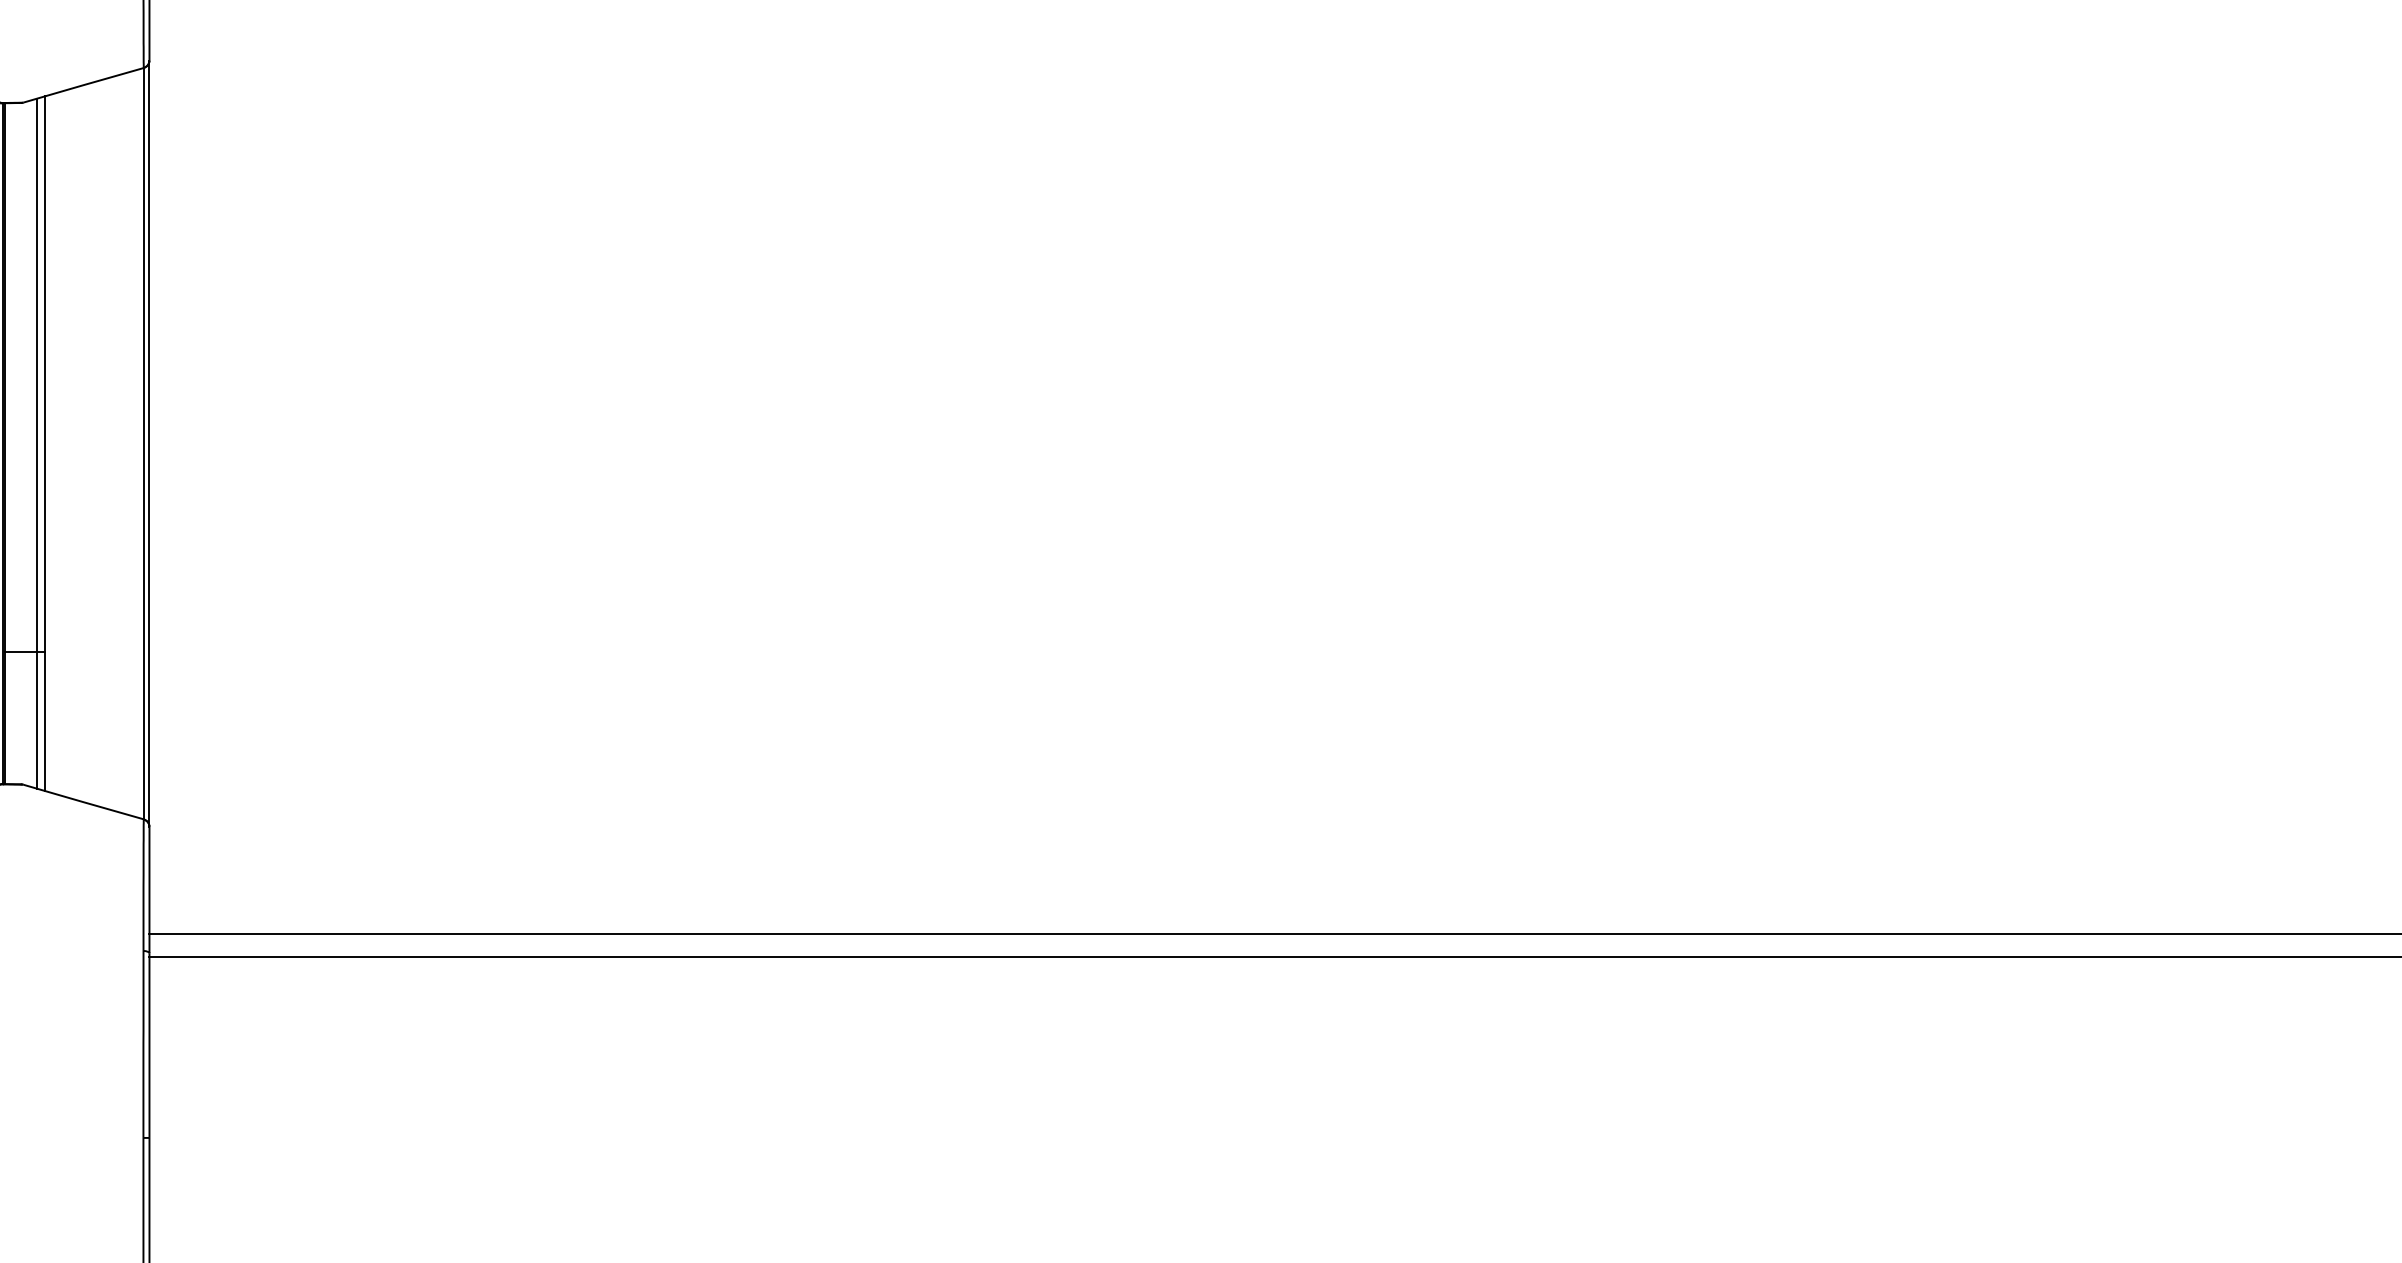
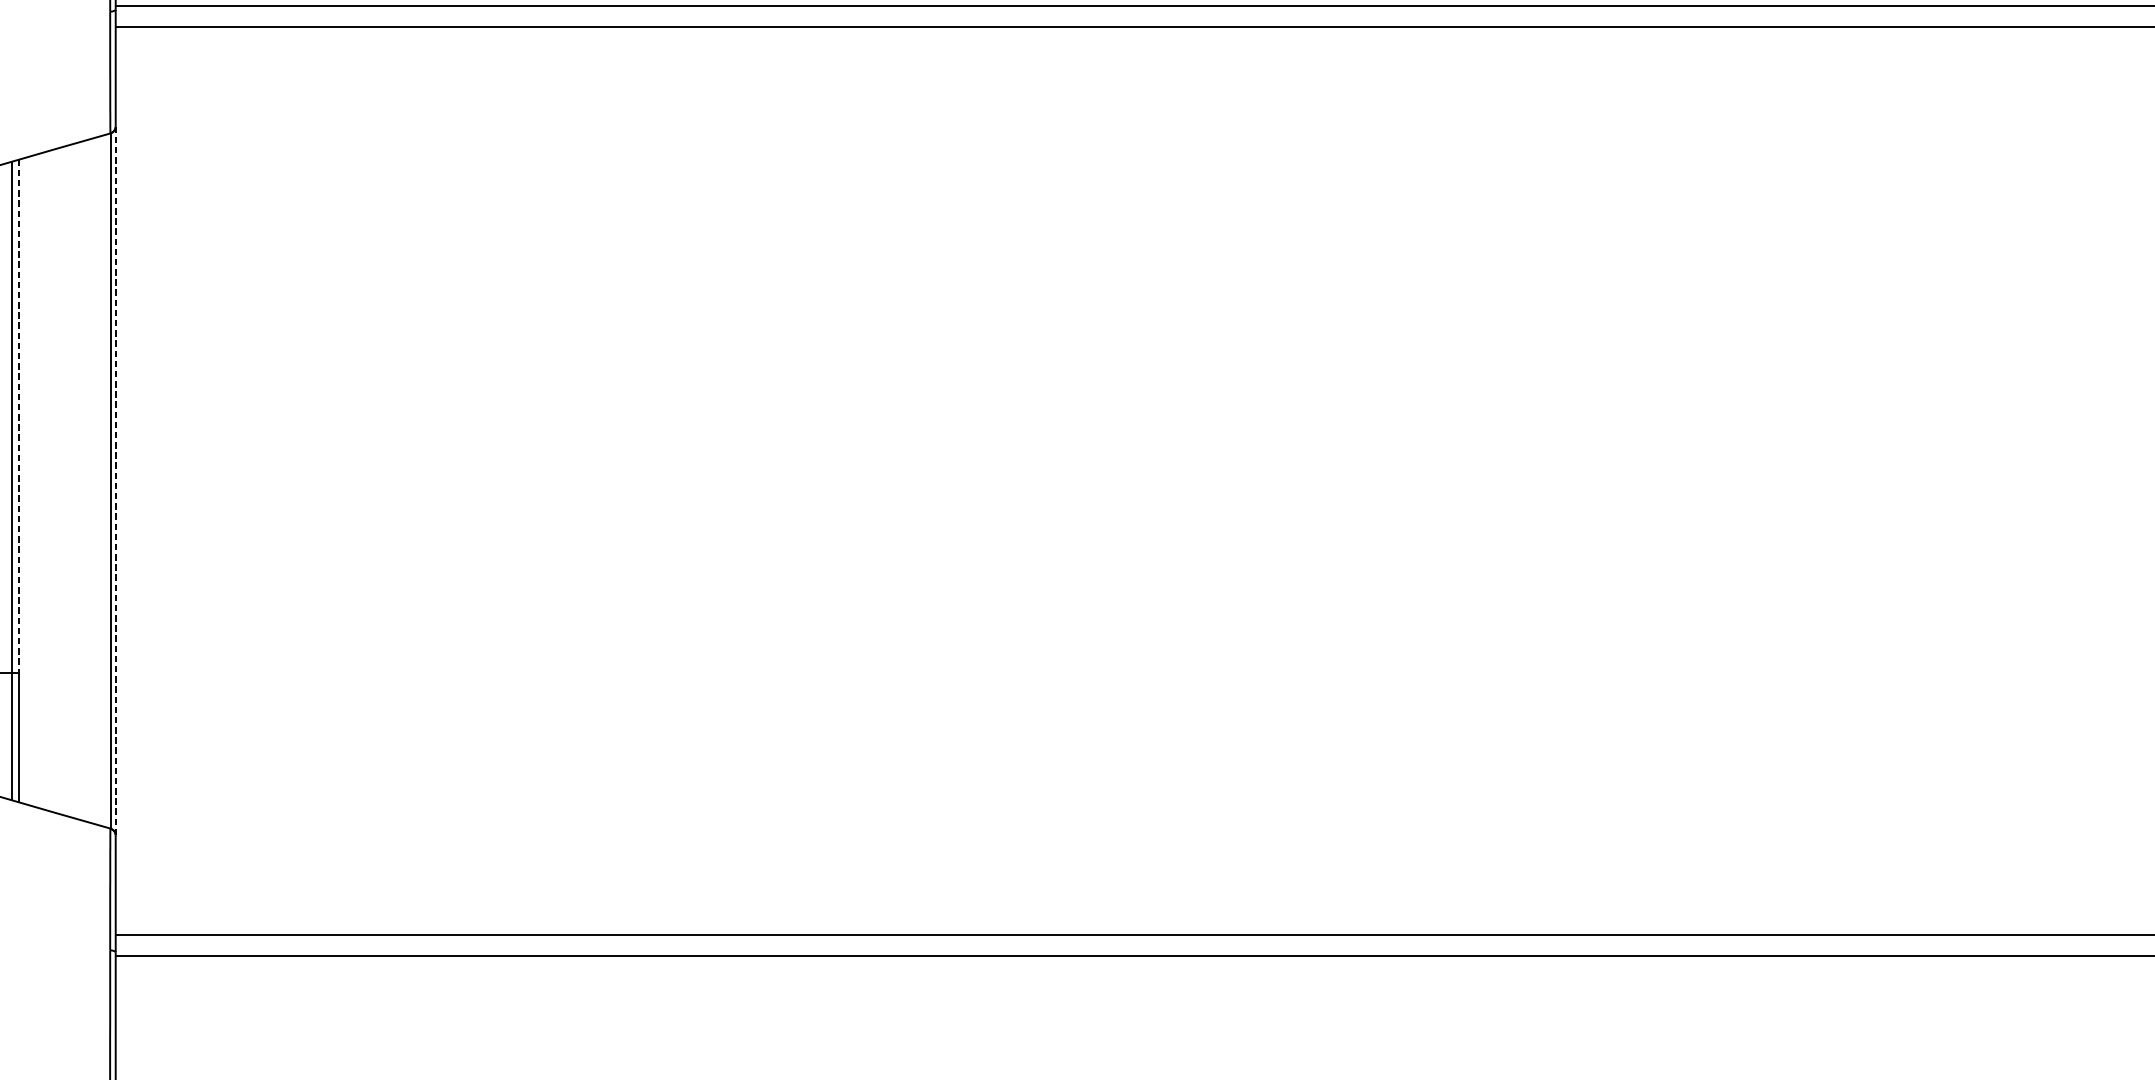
line: (45, 373) -> (19, 416), solid -> dashed
line: (149, 444) -> (115, 481), solid -> dashed

